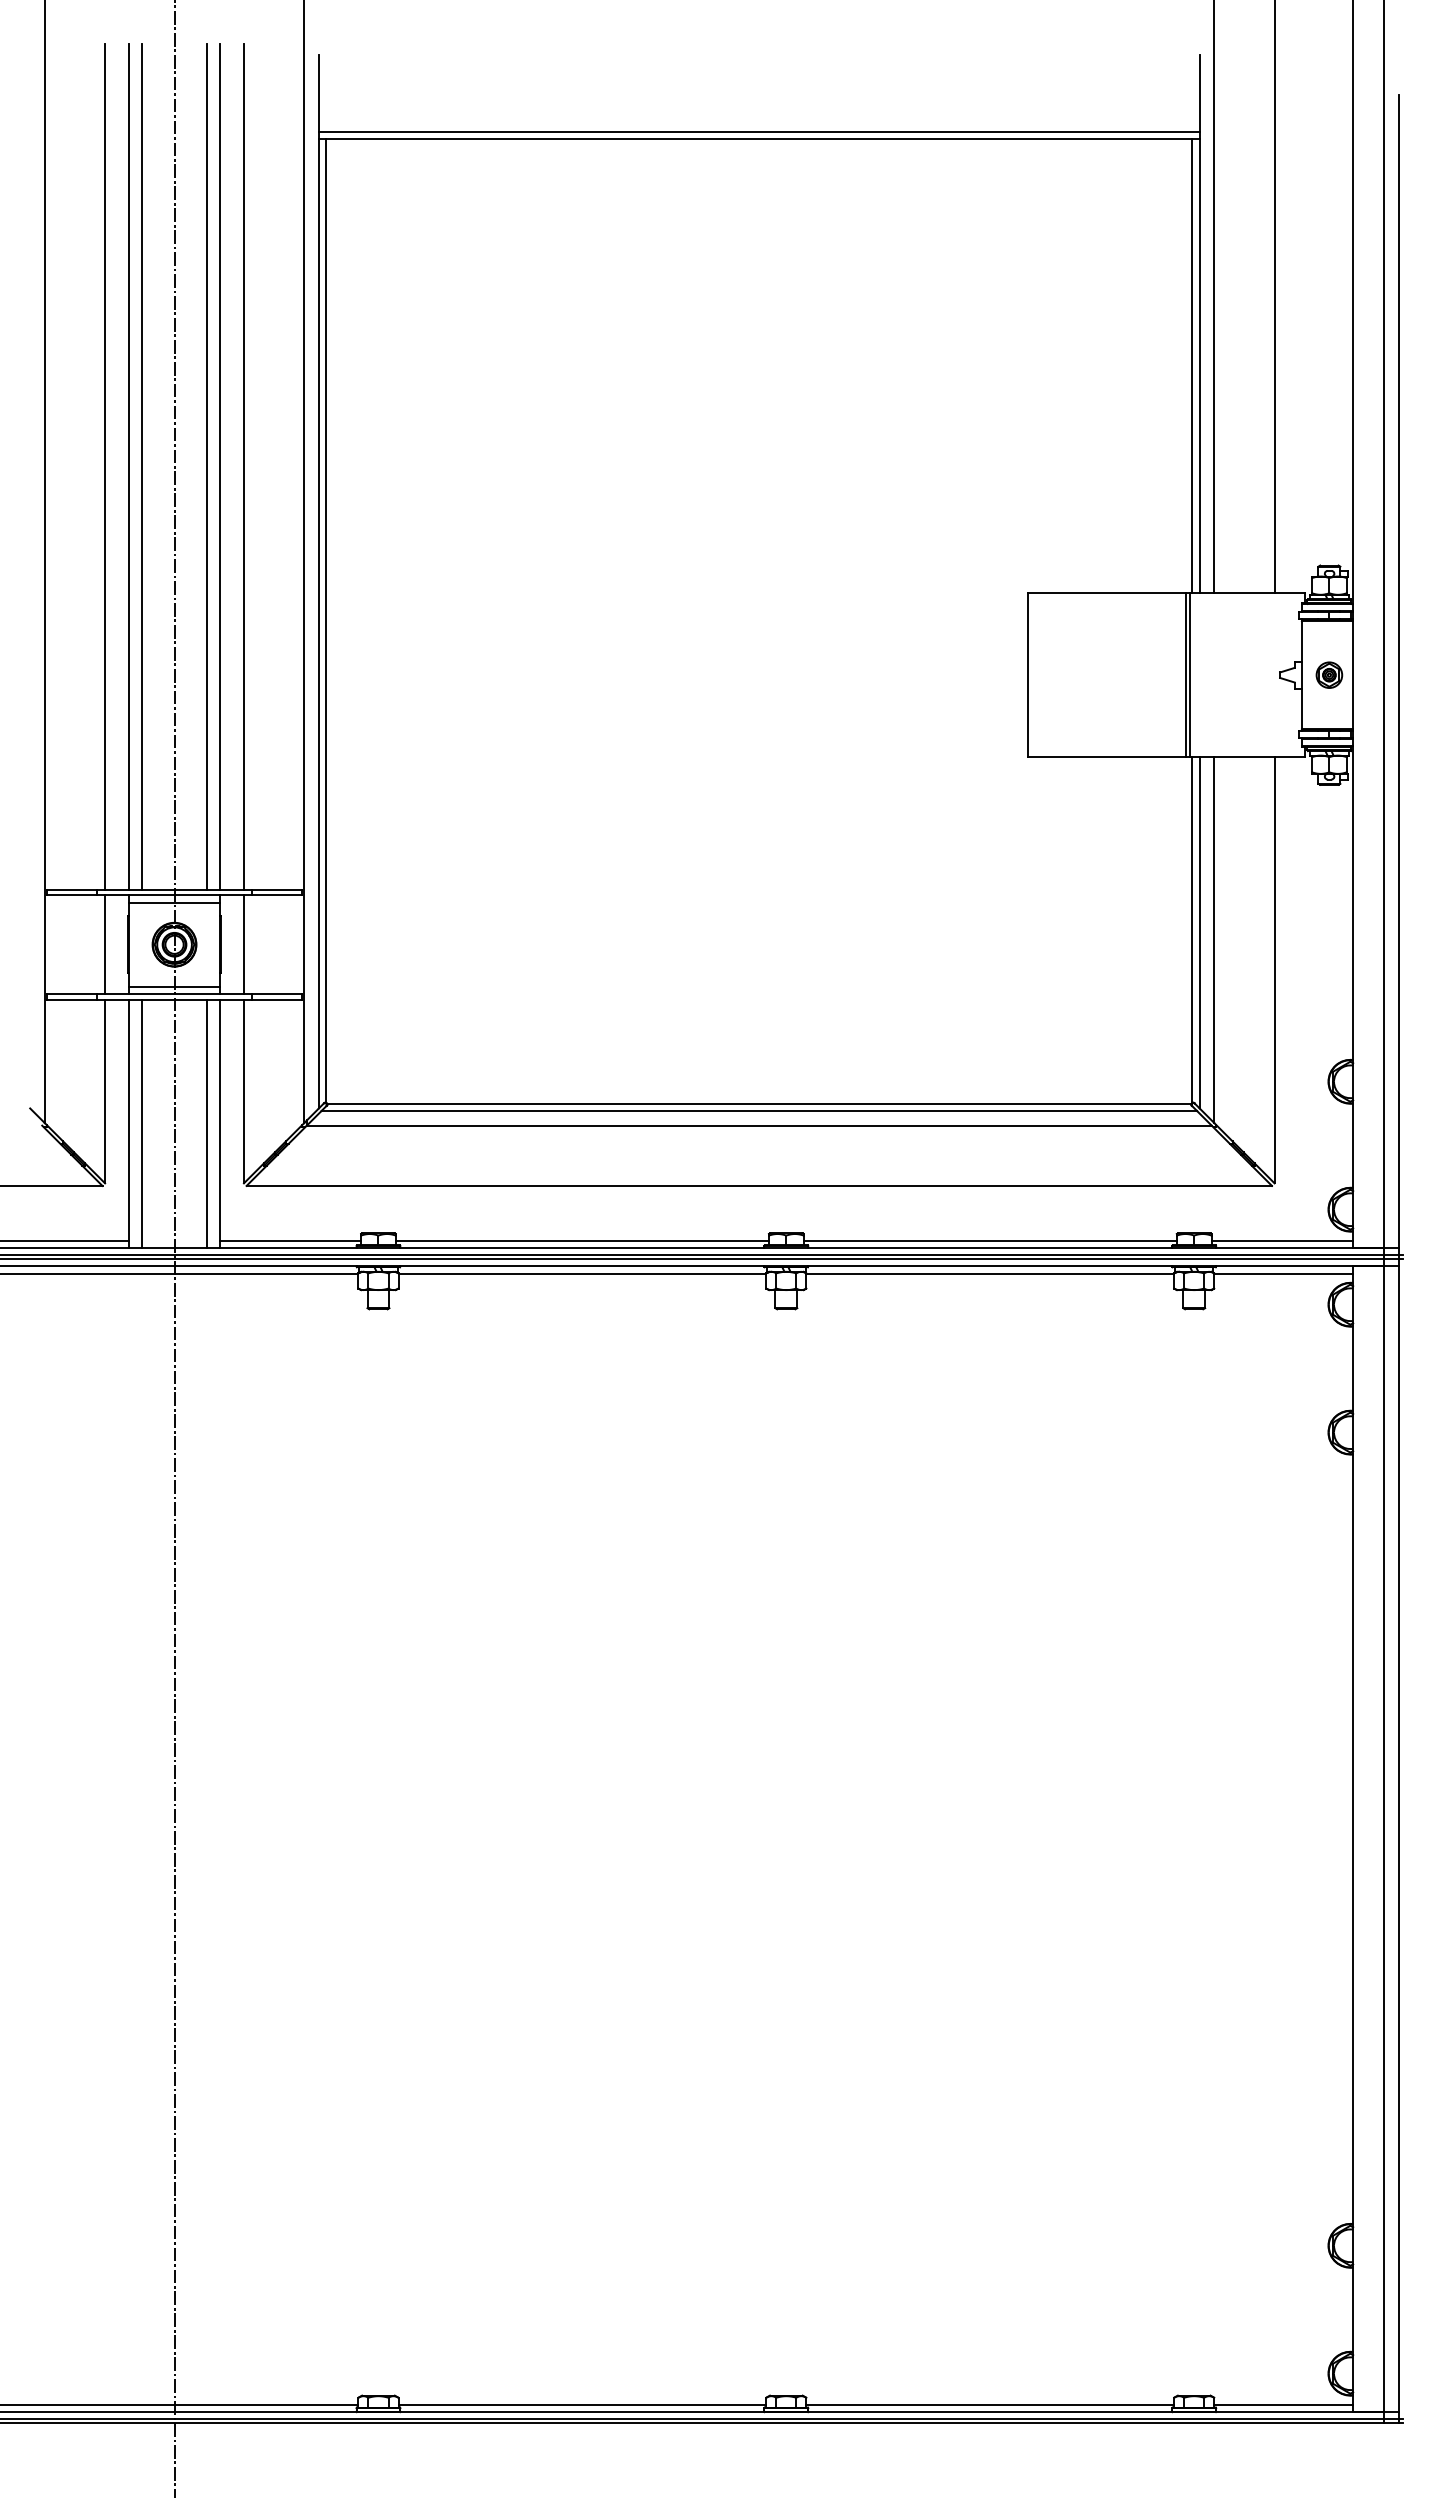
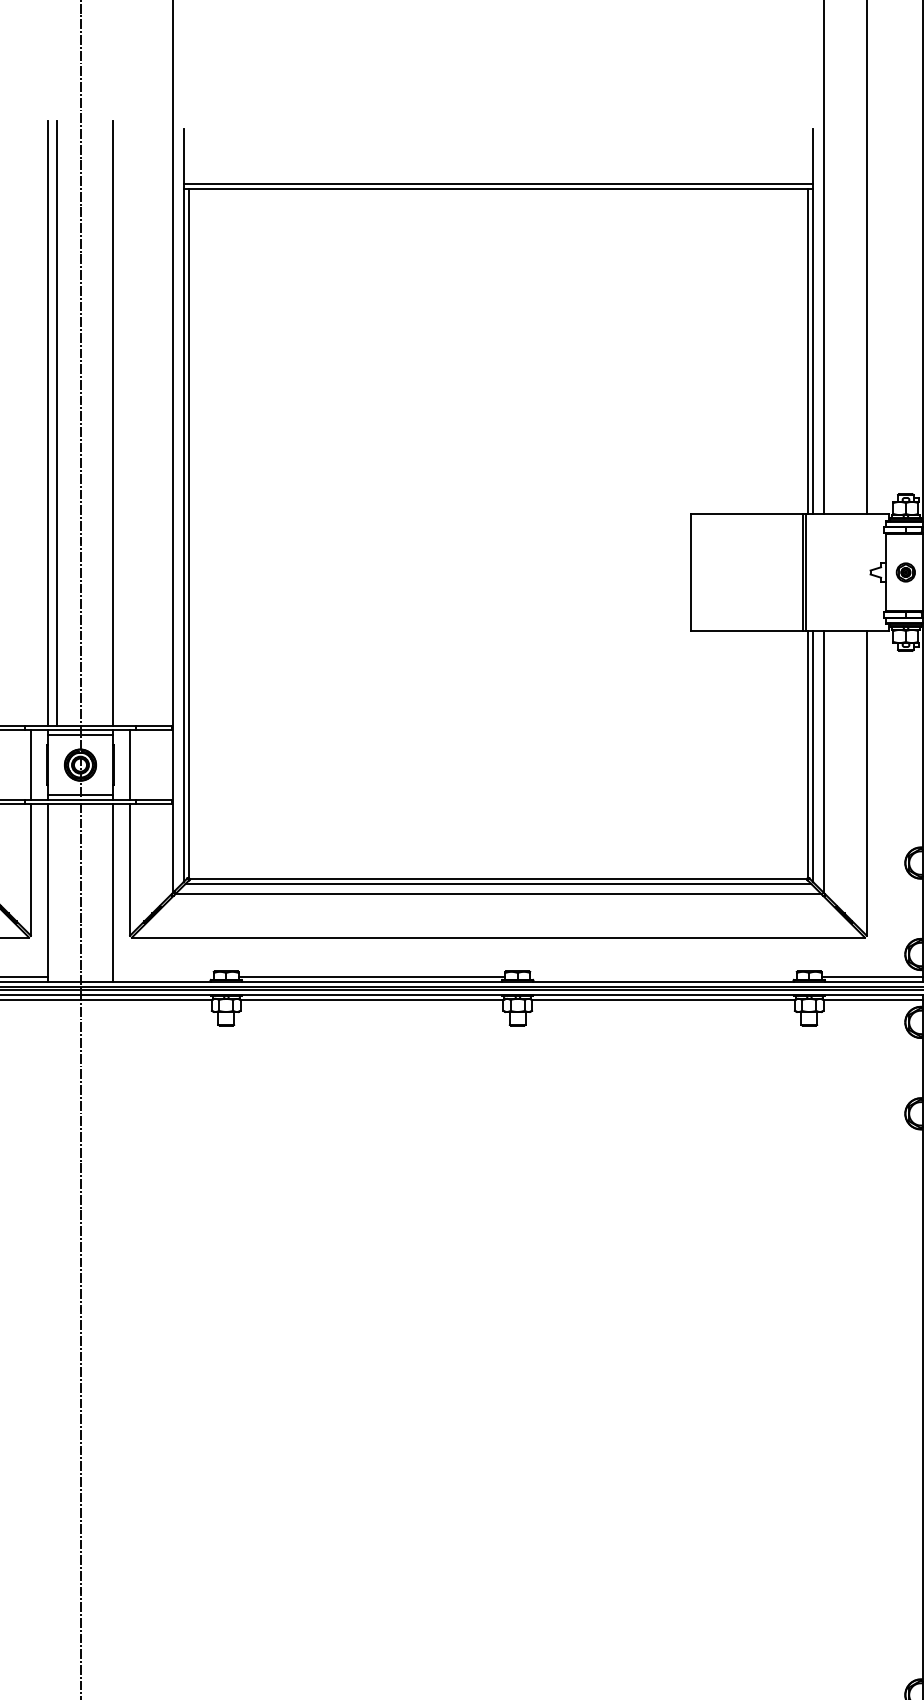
line: (105, 466) -> (31, 423), removed
line: (207, 466) -> (104, 423), removed
line: (243, 466) -> (129, 423), removed
line: (141, 1123) -> (56, 892), removed
line: (207, 1123) -> (104, 892), removed
line: (290, 1240) -> (163, 976), removed
line: (989, 1240) -> (662, 976), removed

